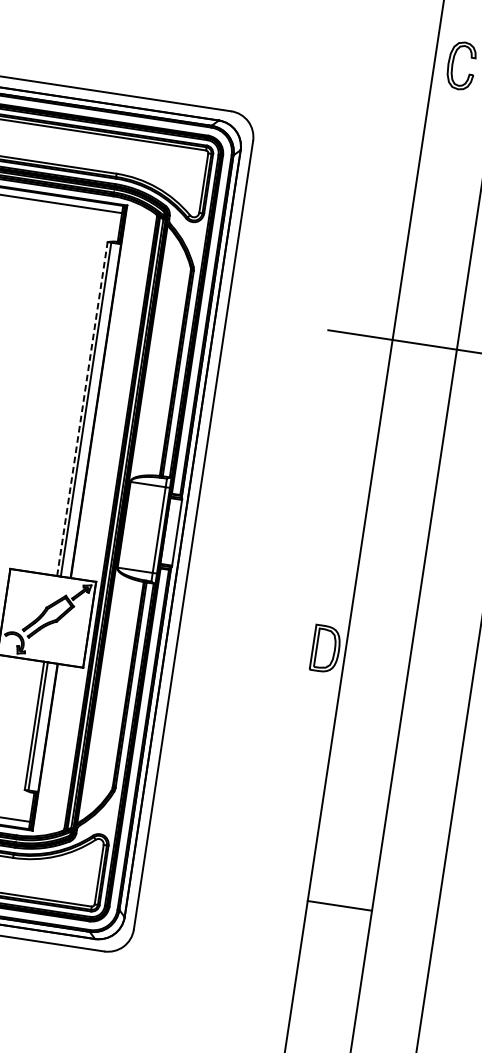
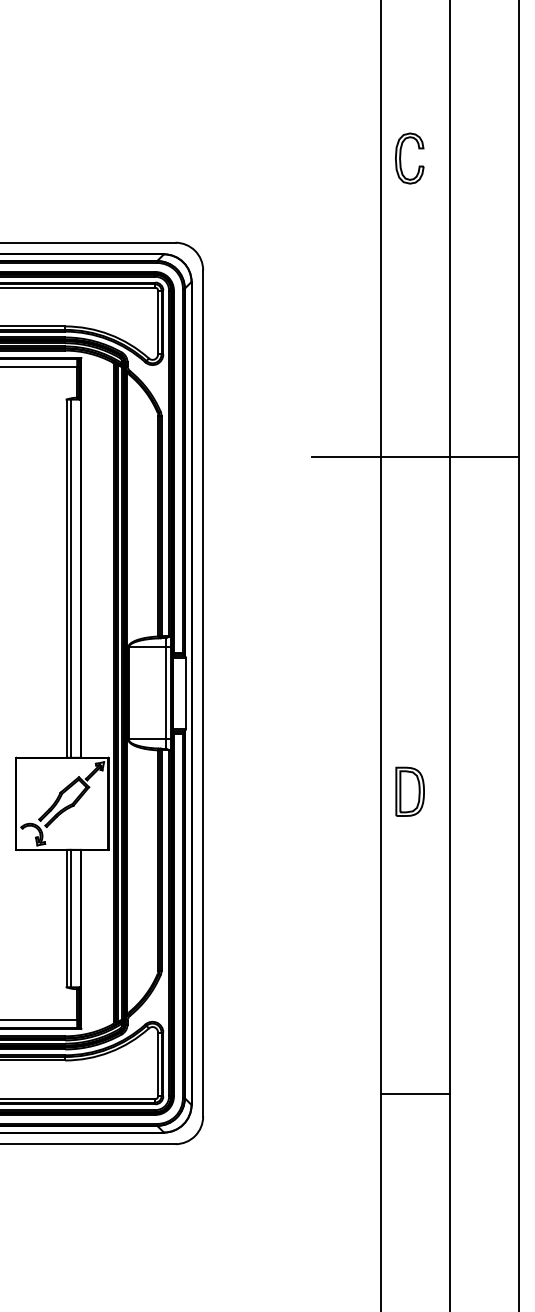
line: (82, 408) -> (66, 578), dashed -> solid
part: (325, 648) -> (409, 791), moved
line: (339, 905) -> (415, 1093), moved

